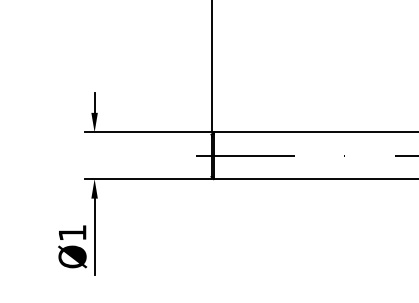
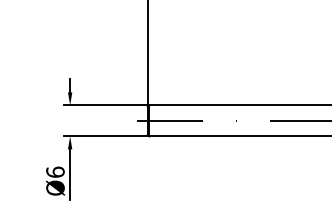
text: (72, 231) -> (55, 171), Ø1 -> Ø6

